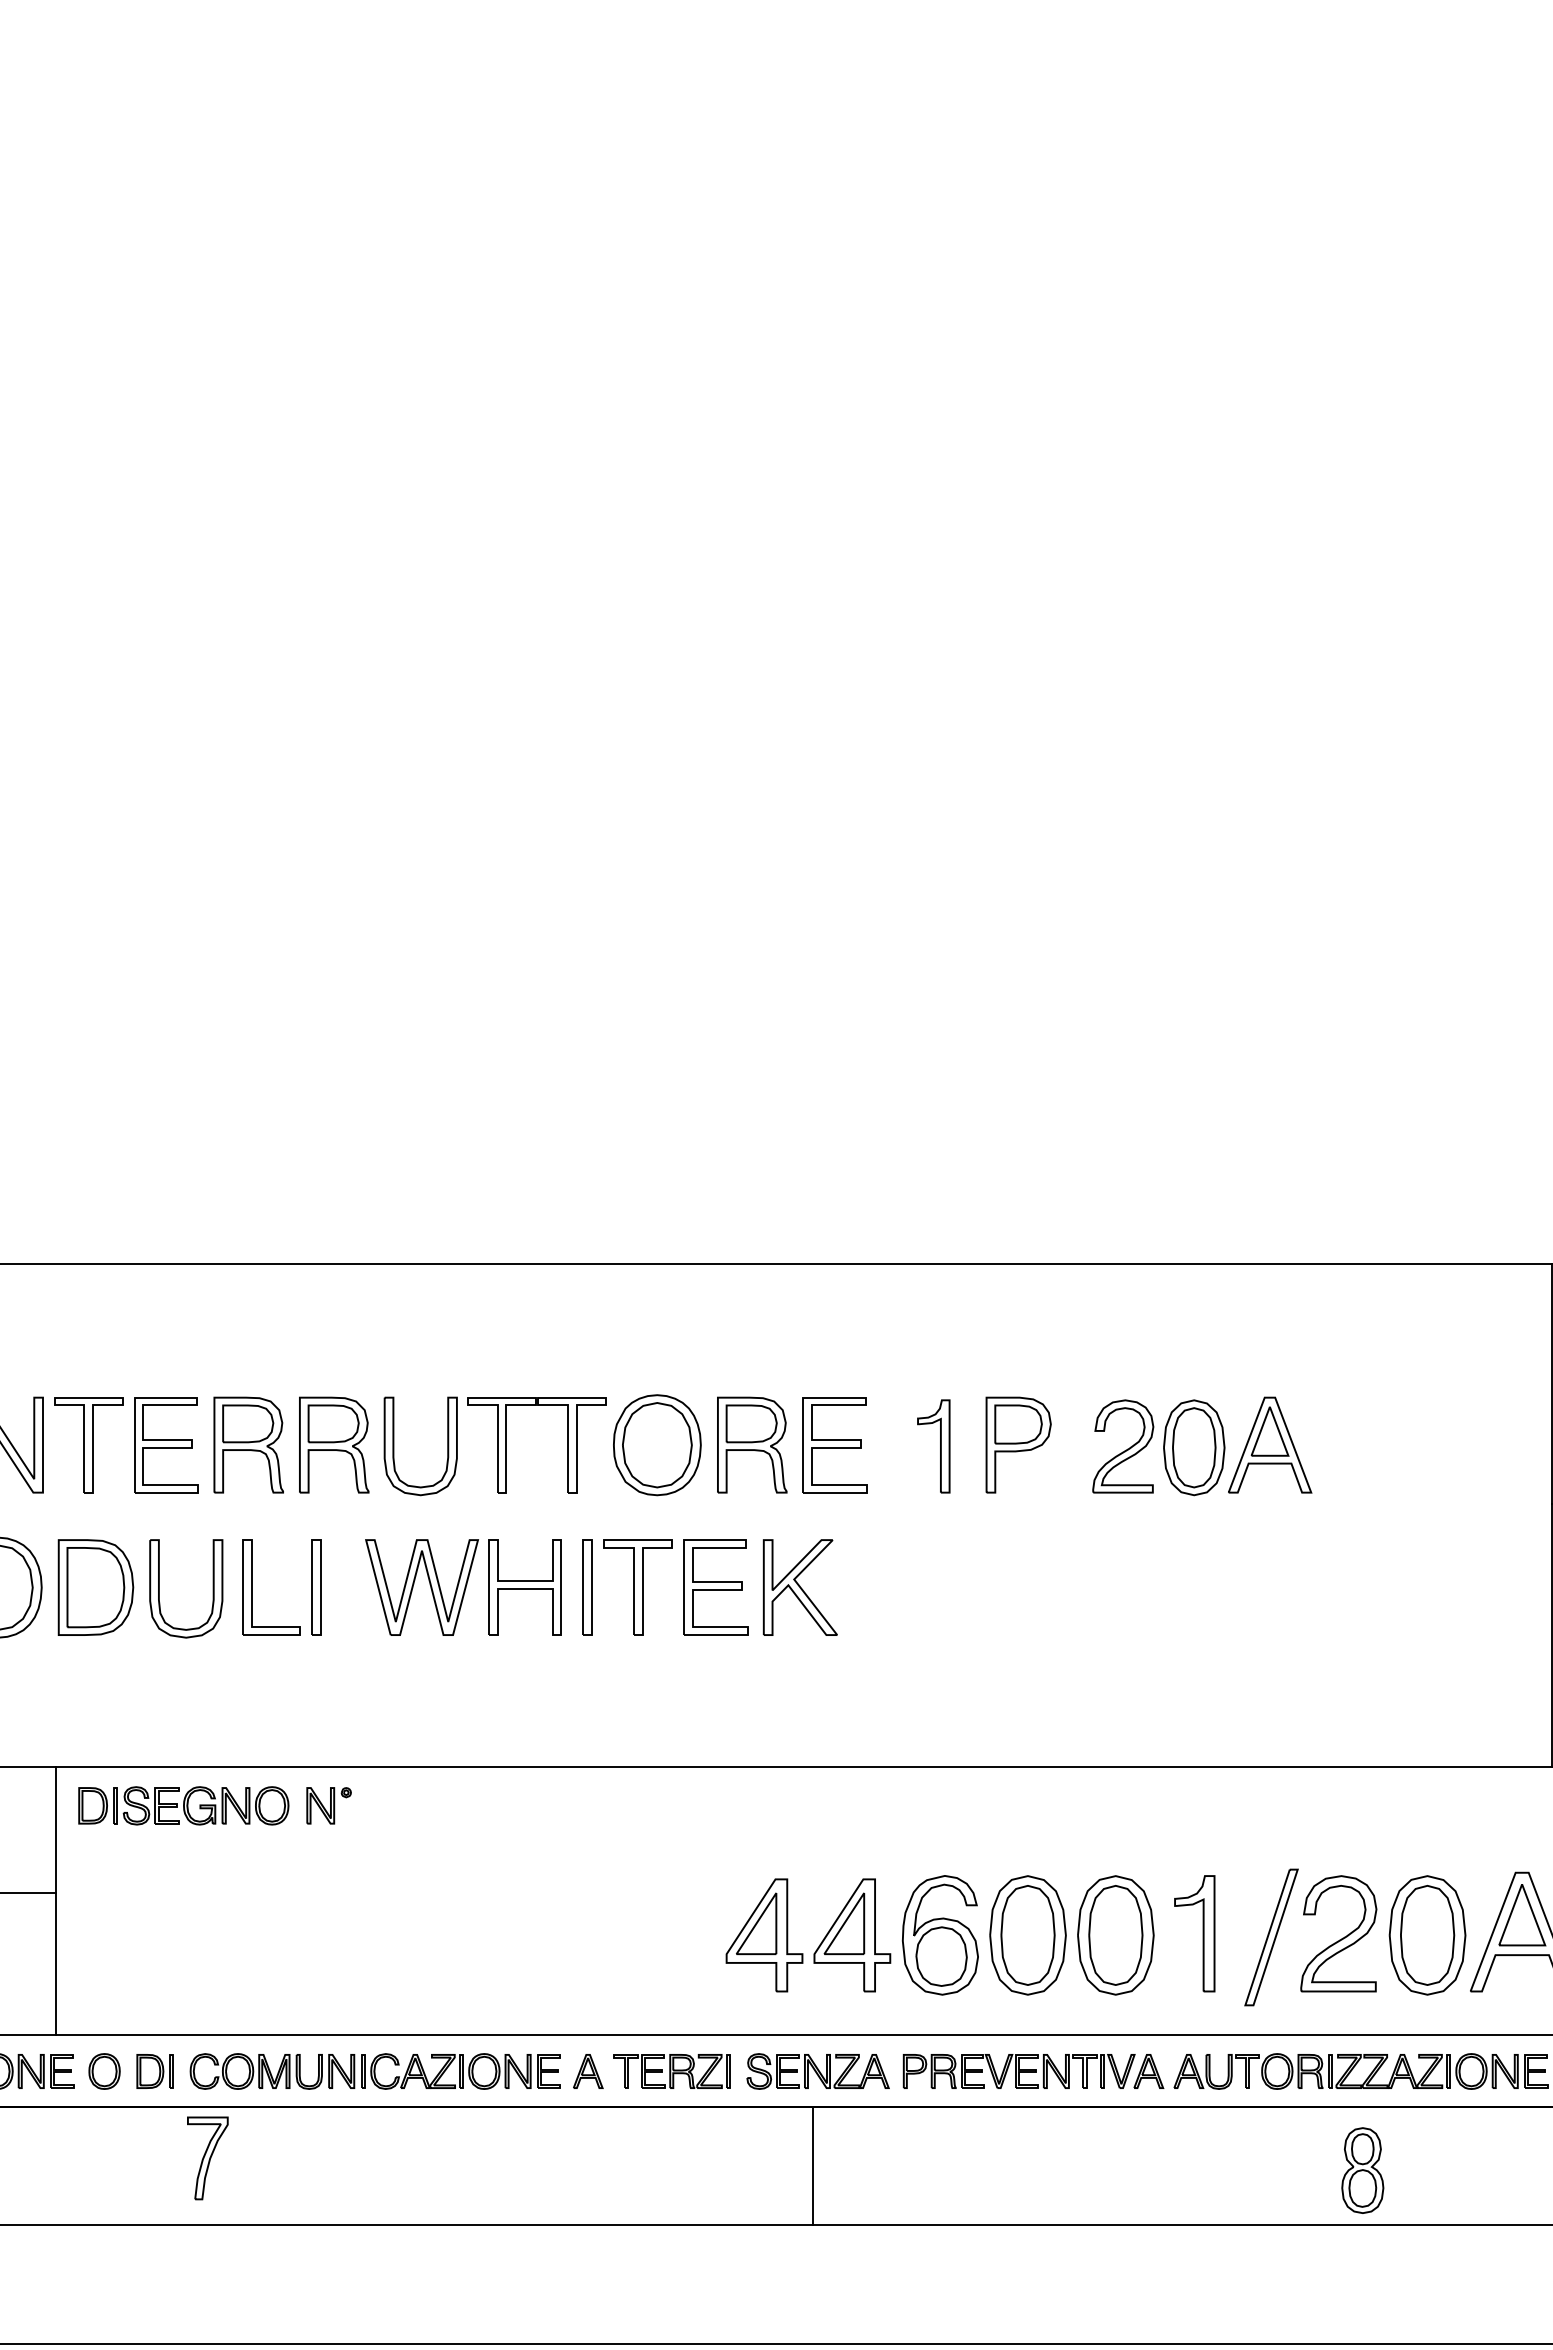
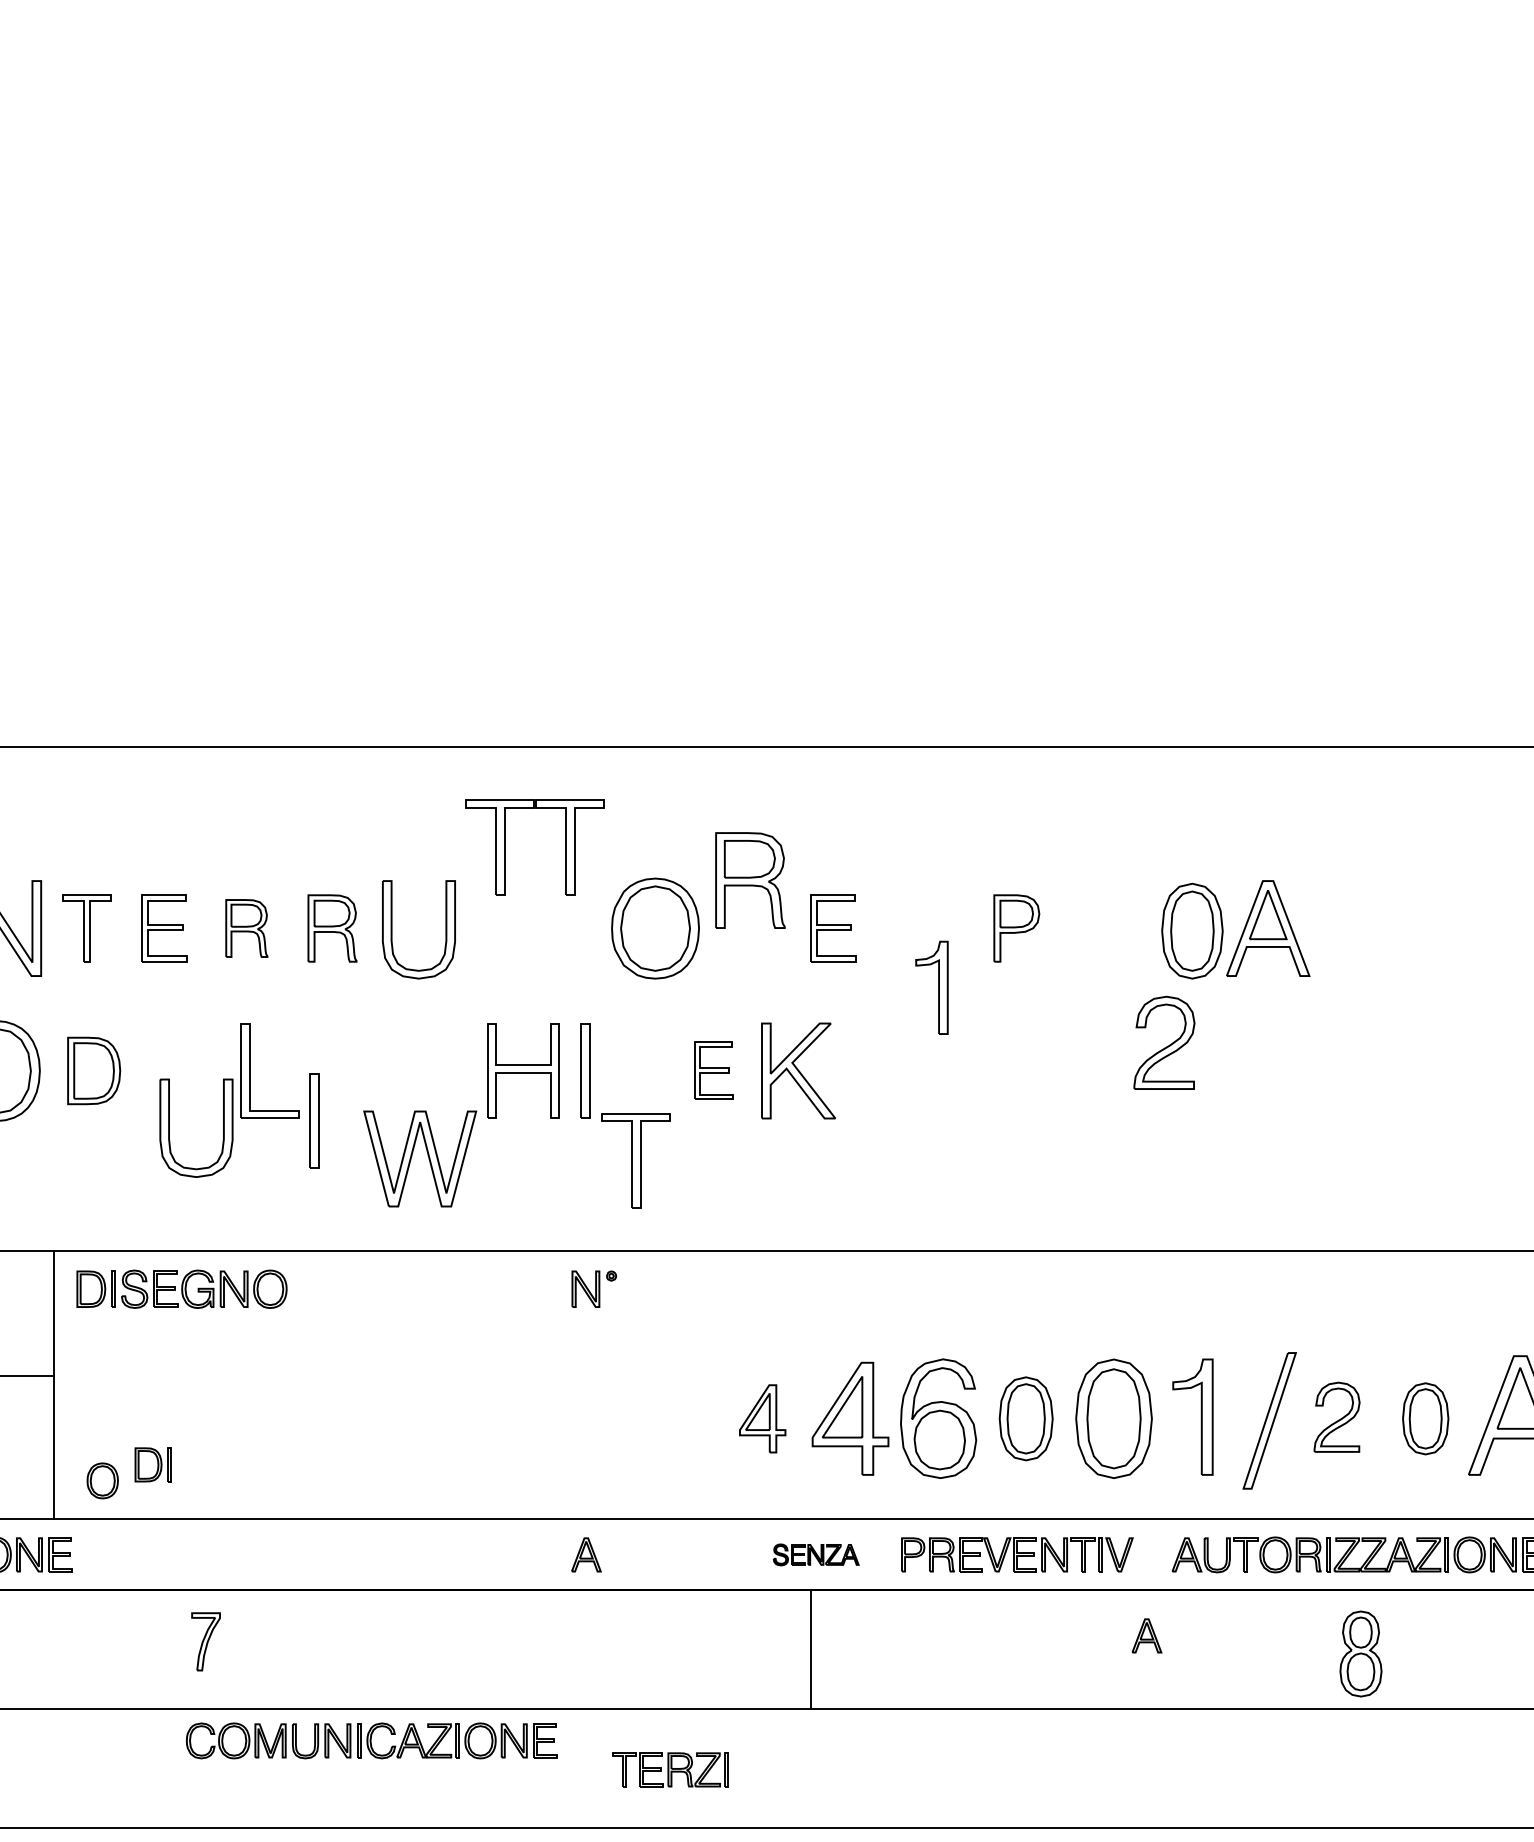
part: (248, 1444) -> (246, 927), size x0.6
part: (334, 1444) -> (332, 927), size x0.7
part: (752, 1444) -> (750, 879), moved
part: (1018, 1444) -> (1016, 927), size x0.7
part: (88, 1445) -> (86, 928), size x0.7
part: (166, 1445) -> (164, 928), size x0.7
part: (506, 1445) -> (504, 847), moved
part: (834, 1445) -> (832, 928), size x0.7
part: (940, 1446) -> (938, 987), moved
part: (1123, 1446) -> (1164, 1042), moved
part: (414, 1584) -> (412, 1155), moved
part: (95, 1587) -> (93, 1070), size x0.7
part: (316, 1587) -> (314, 1120), moved
part: (637, 1587) -> (635, 1160), moved
part: (715, 1587) -> (713, 1070), size x0.6
part: (212, 1588) -> (222, 1127), moved
part: (328, 1805) -> (593, 1288), moved
part: (1338, 1933) -> (1336, 1416), size x0.6
part: (764, 1935) -> (762, 1418), size x0.6
part: (1027, 1935) -> (1025, 1418), size x0.7
part: (1427, 1935) -> (1425, 1418), size x0.6
part: (104, 2071) -> (102, 1480), moved
part: (154, 2071) -> (152, 1464), moved
part: (374, 2071) -> (370, 1740), moved
part: (671, 2071) -> (669, 1769), moved
part: (817, 2071) -> (815, 1554), size x0.6
part: (1148, 2071) -> (1146, 1635), moved
part: (207, 2158) -> (205, 1641), size x0.7

